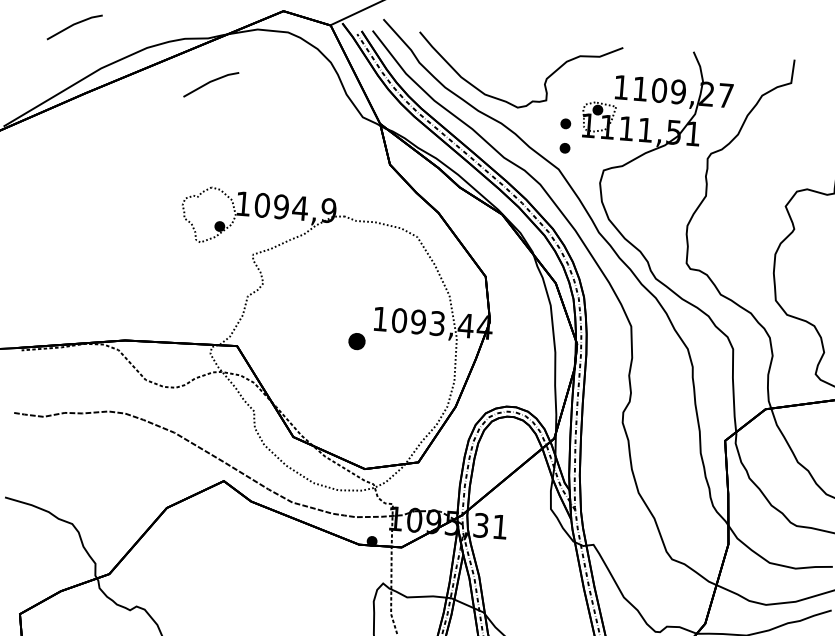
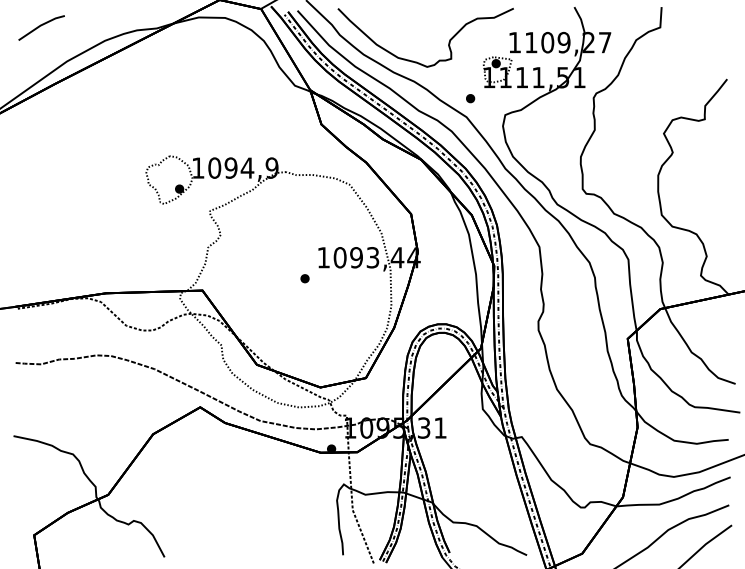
line: (211, 82) -> (162, 66), removed
part: (565, 123) -> (469, 77), removed
part: (356, 341) -> (304, 278), size x0.62

